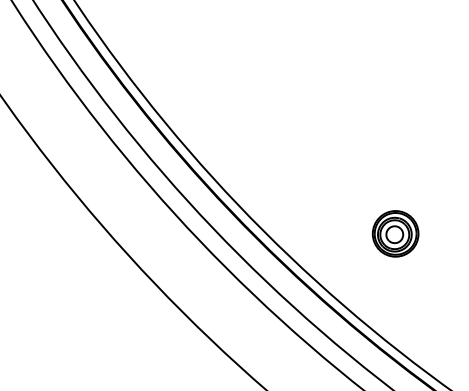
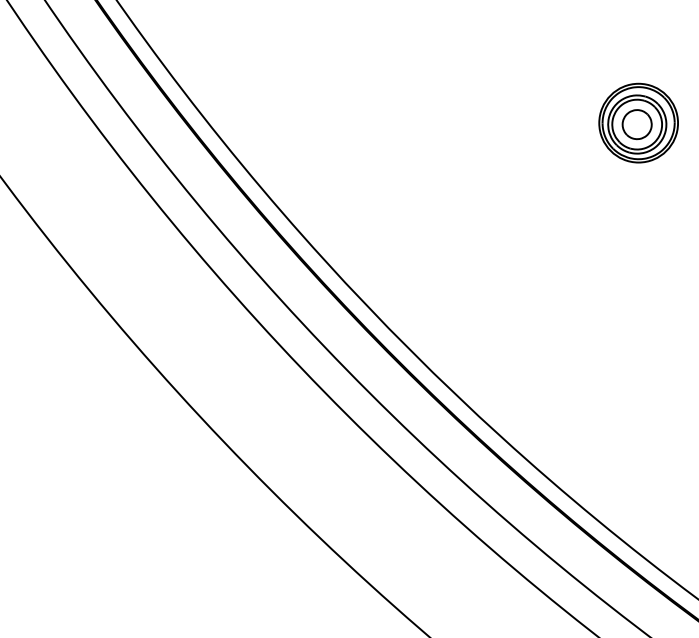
part: (395, 233) -> (638, 122), moved

